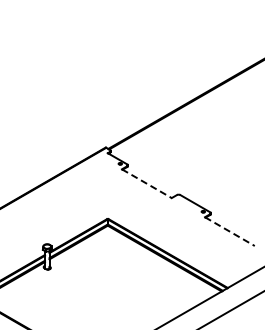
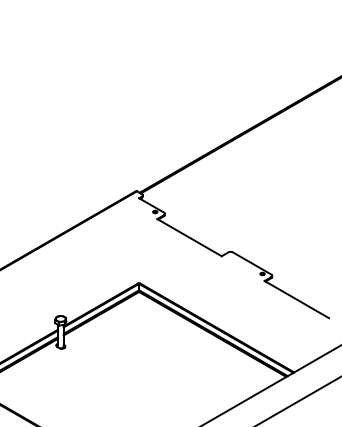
line: (146, 183) -> (189, 237), dashed -> solid
line: (229, 231) -> (296, 299), dashed -> solid

